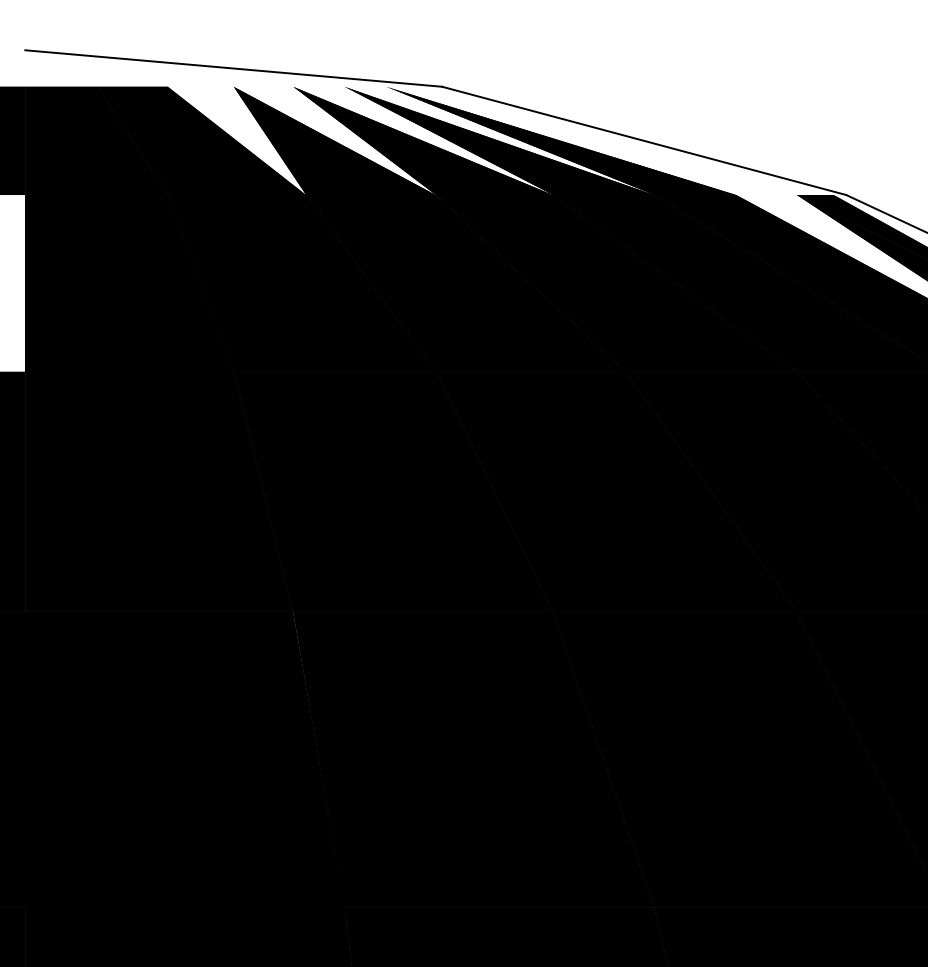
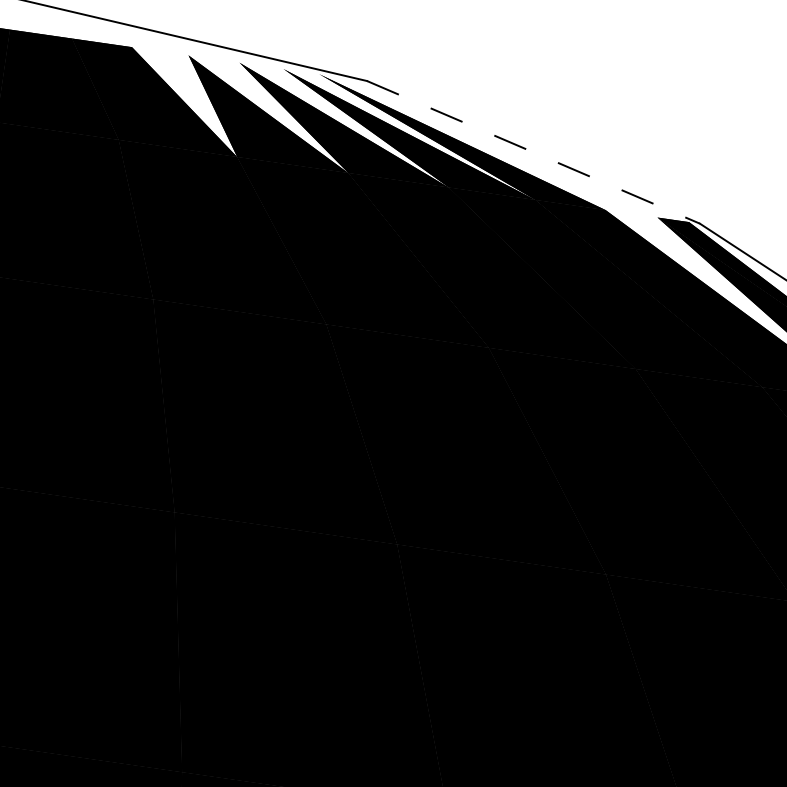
line: (644, 141) -> (533, 152), solid -> dashed

